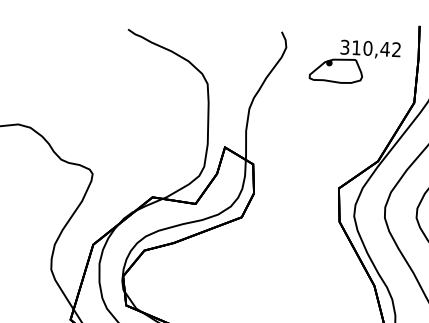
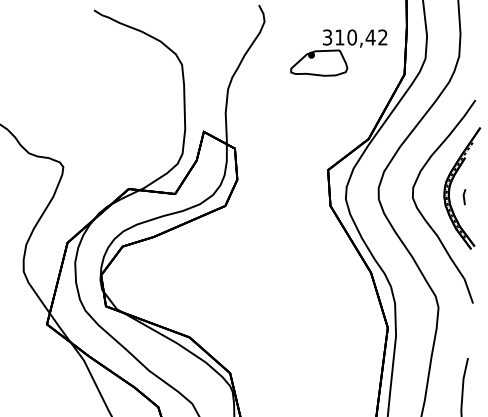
part: (354, 61) -> (338, 52), moved

